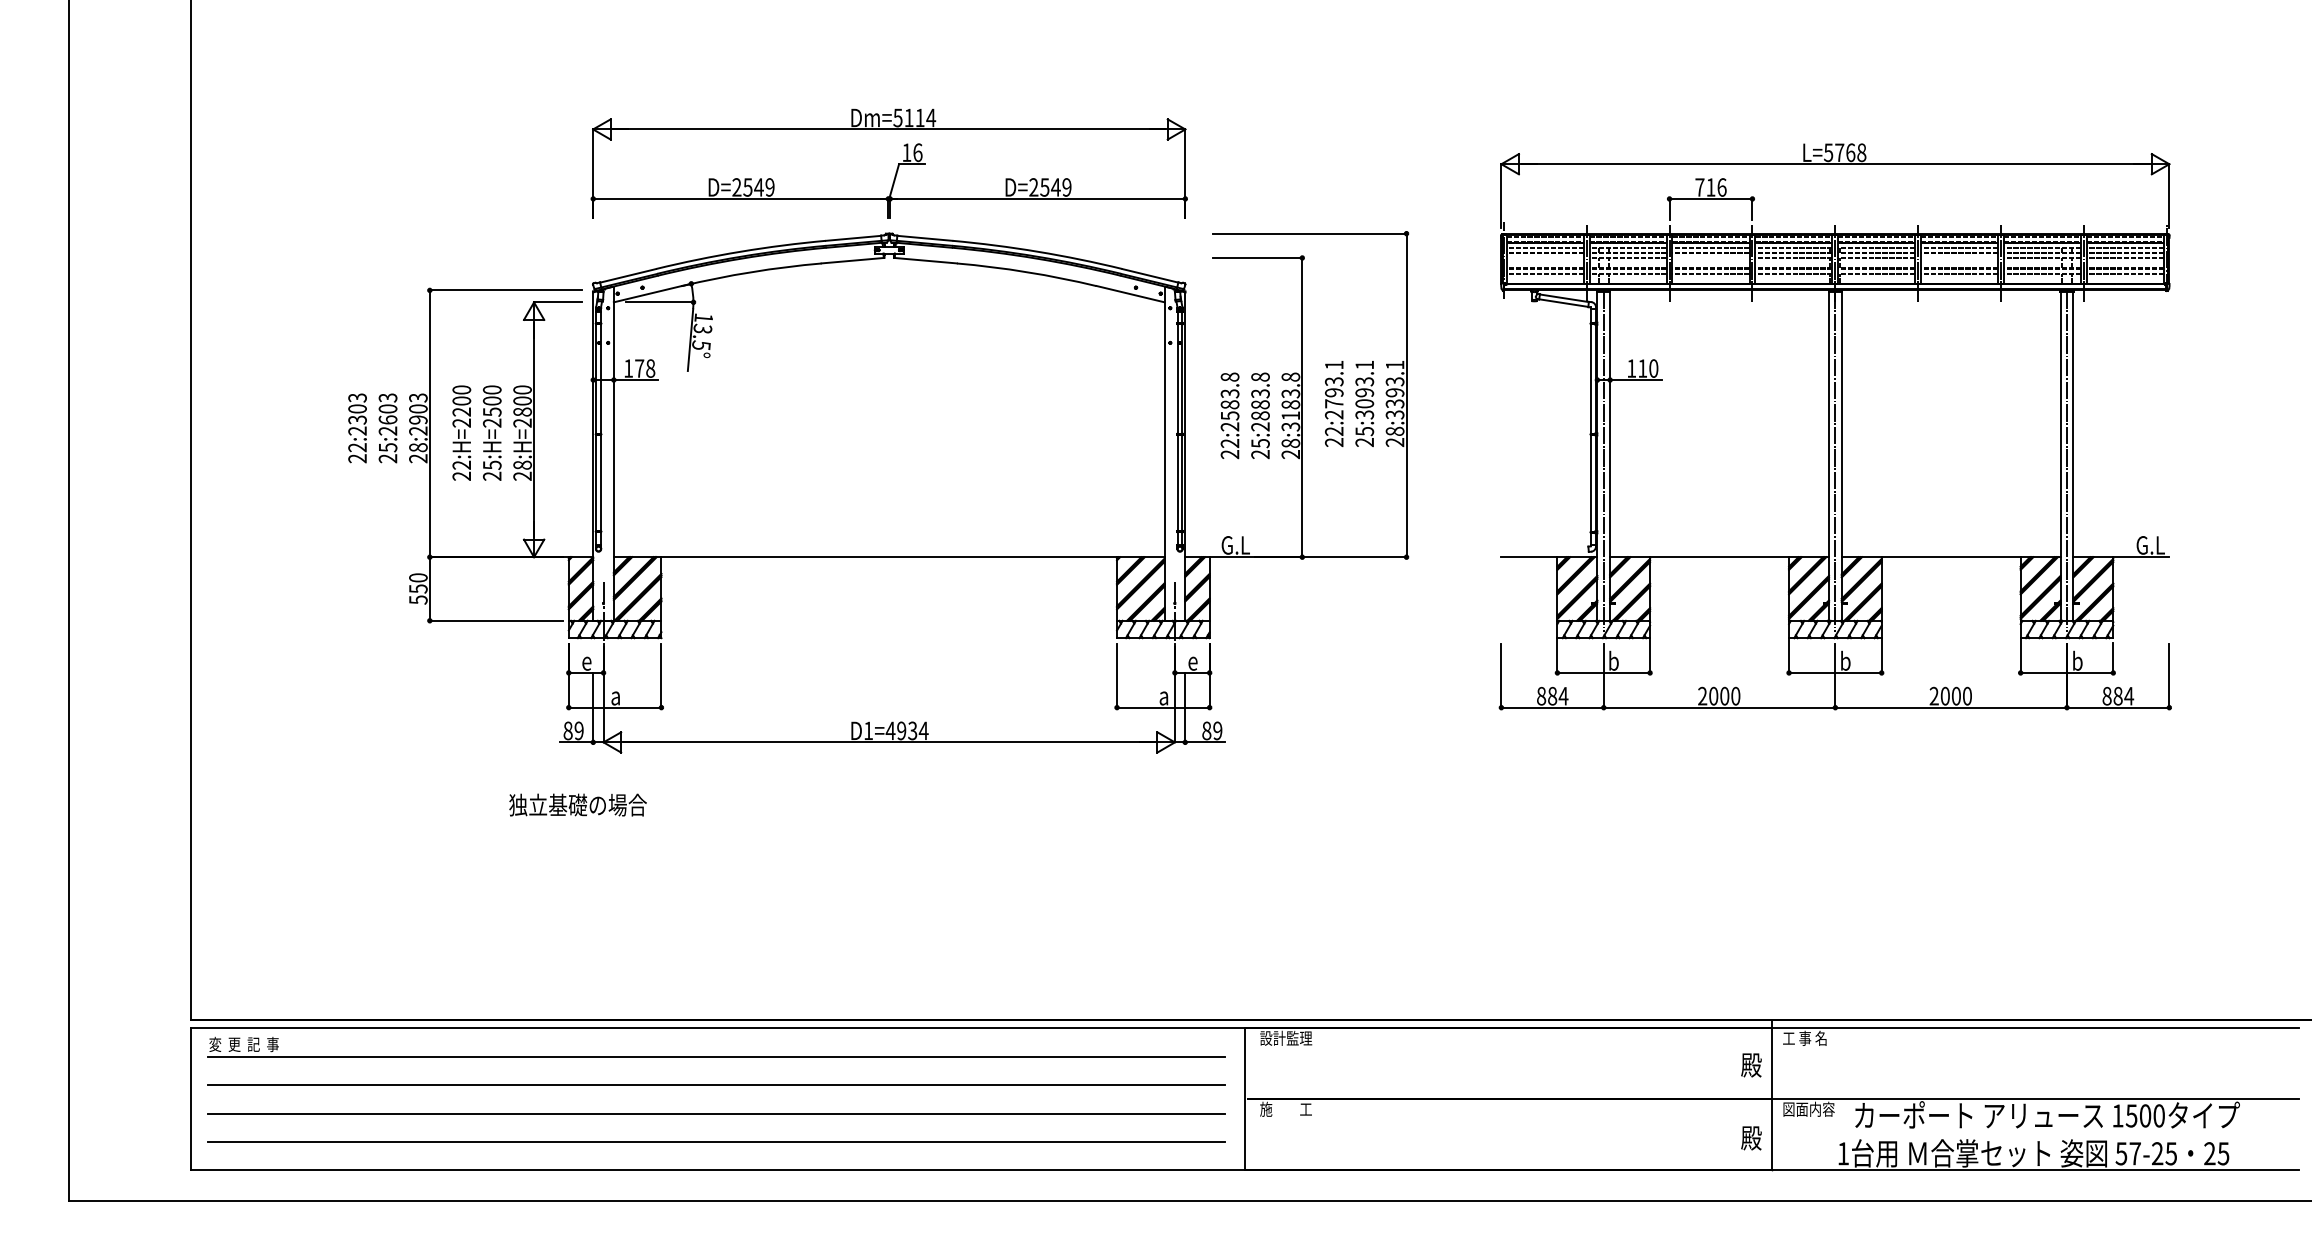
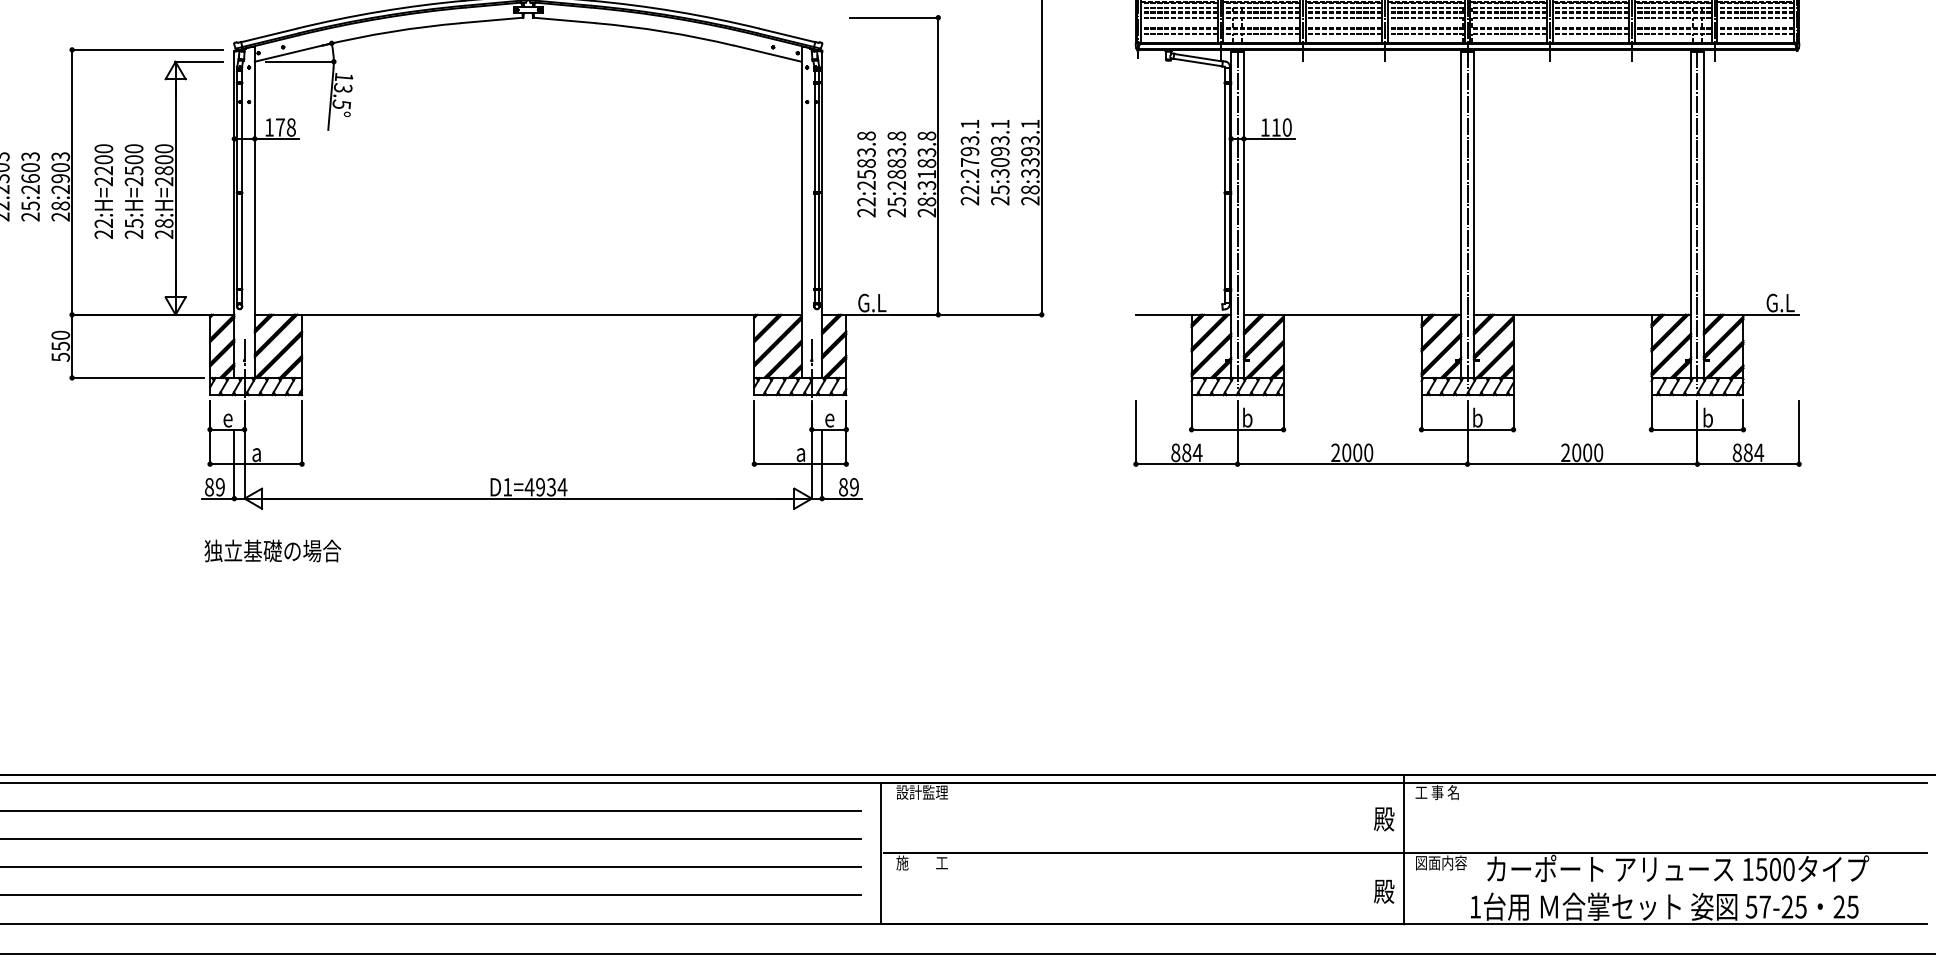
line: (1544, 258) -> (1178, 18), added
line: (1710, 258) -> (1343, 18), added
line: (1959, 258) -> (1590, 18), added
text: (577, 804) -> (272, 550), moved

